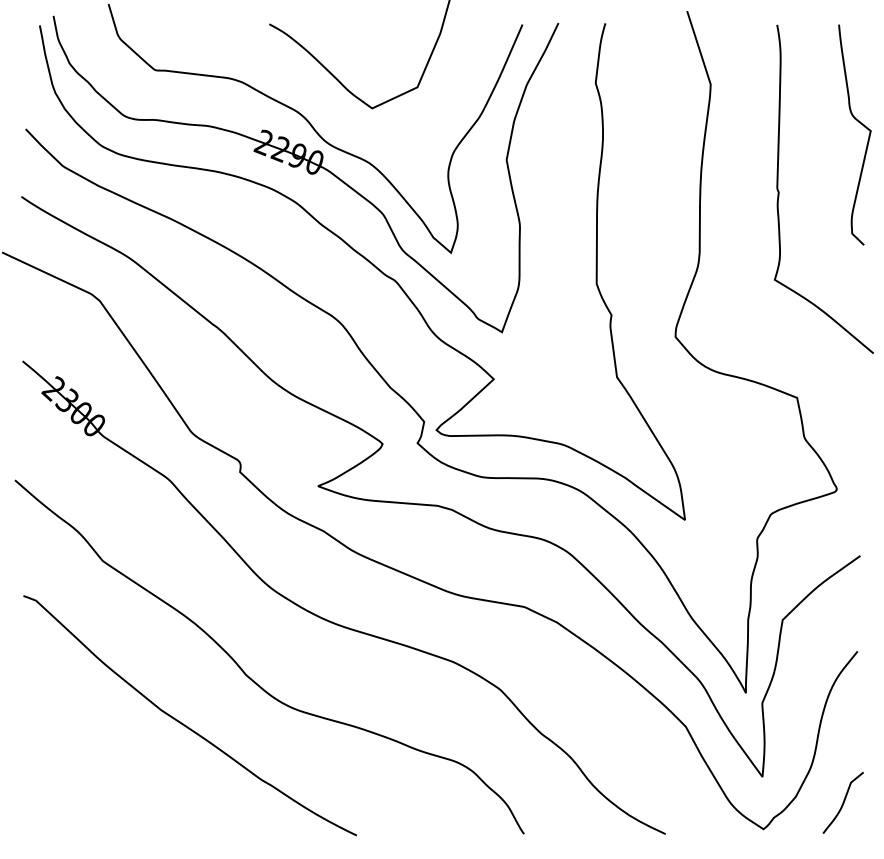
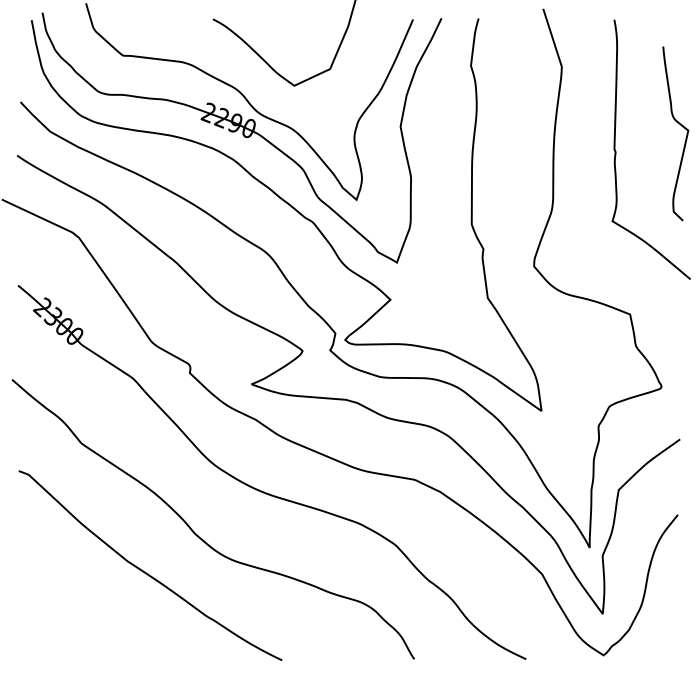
curve: (862, 125) -> (681, 126), moved
curve: (843, 802) -> (666, 634), removed

